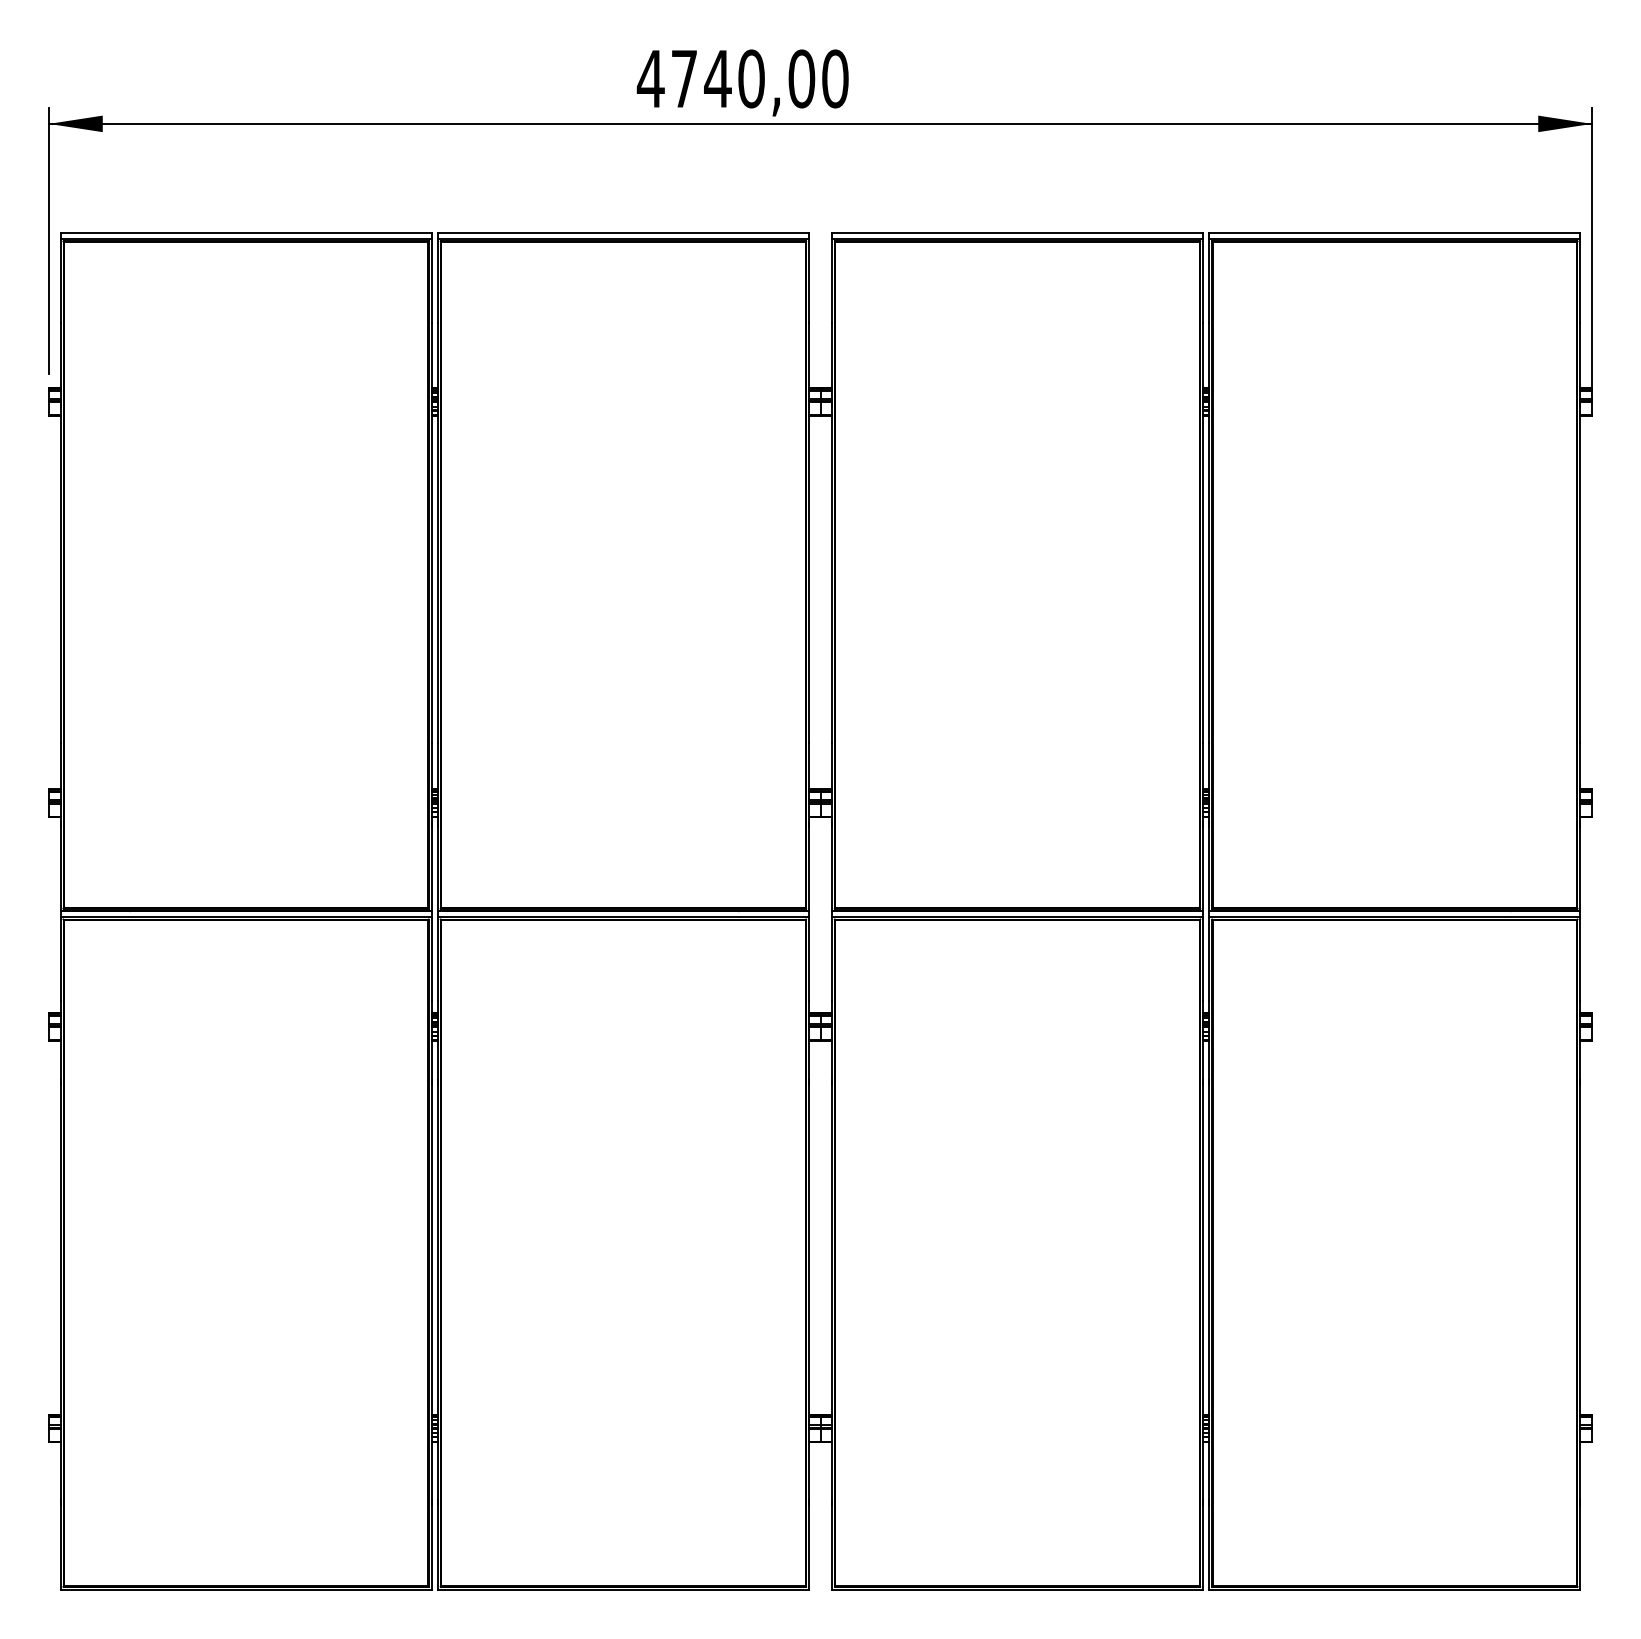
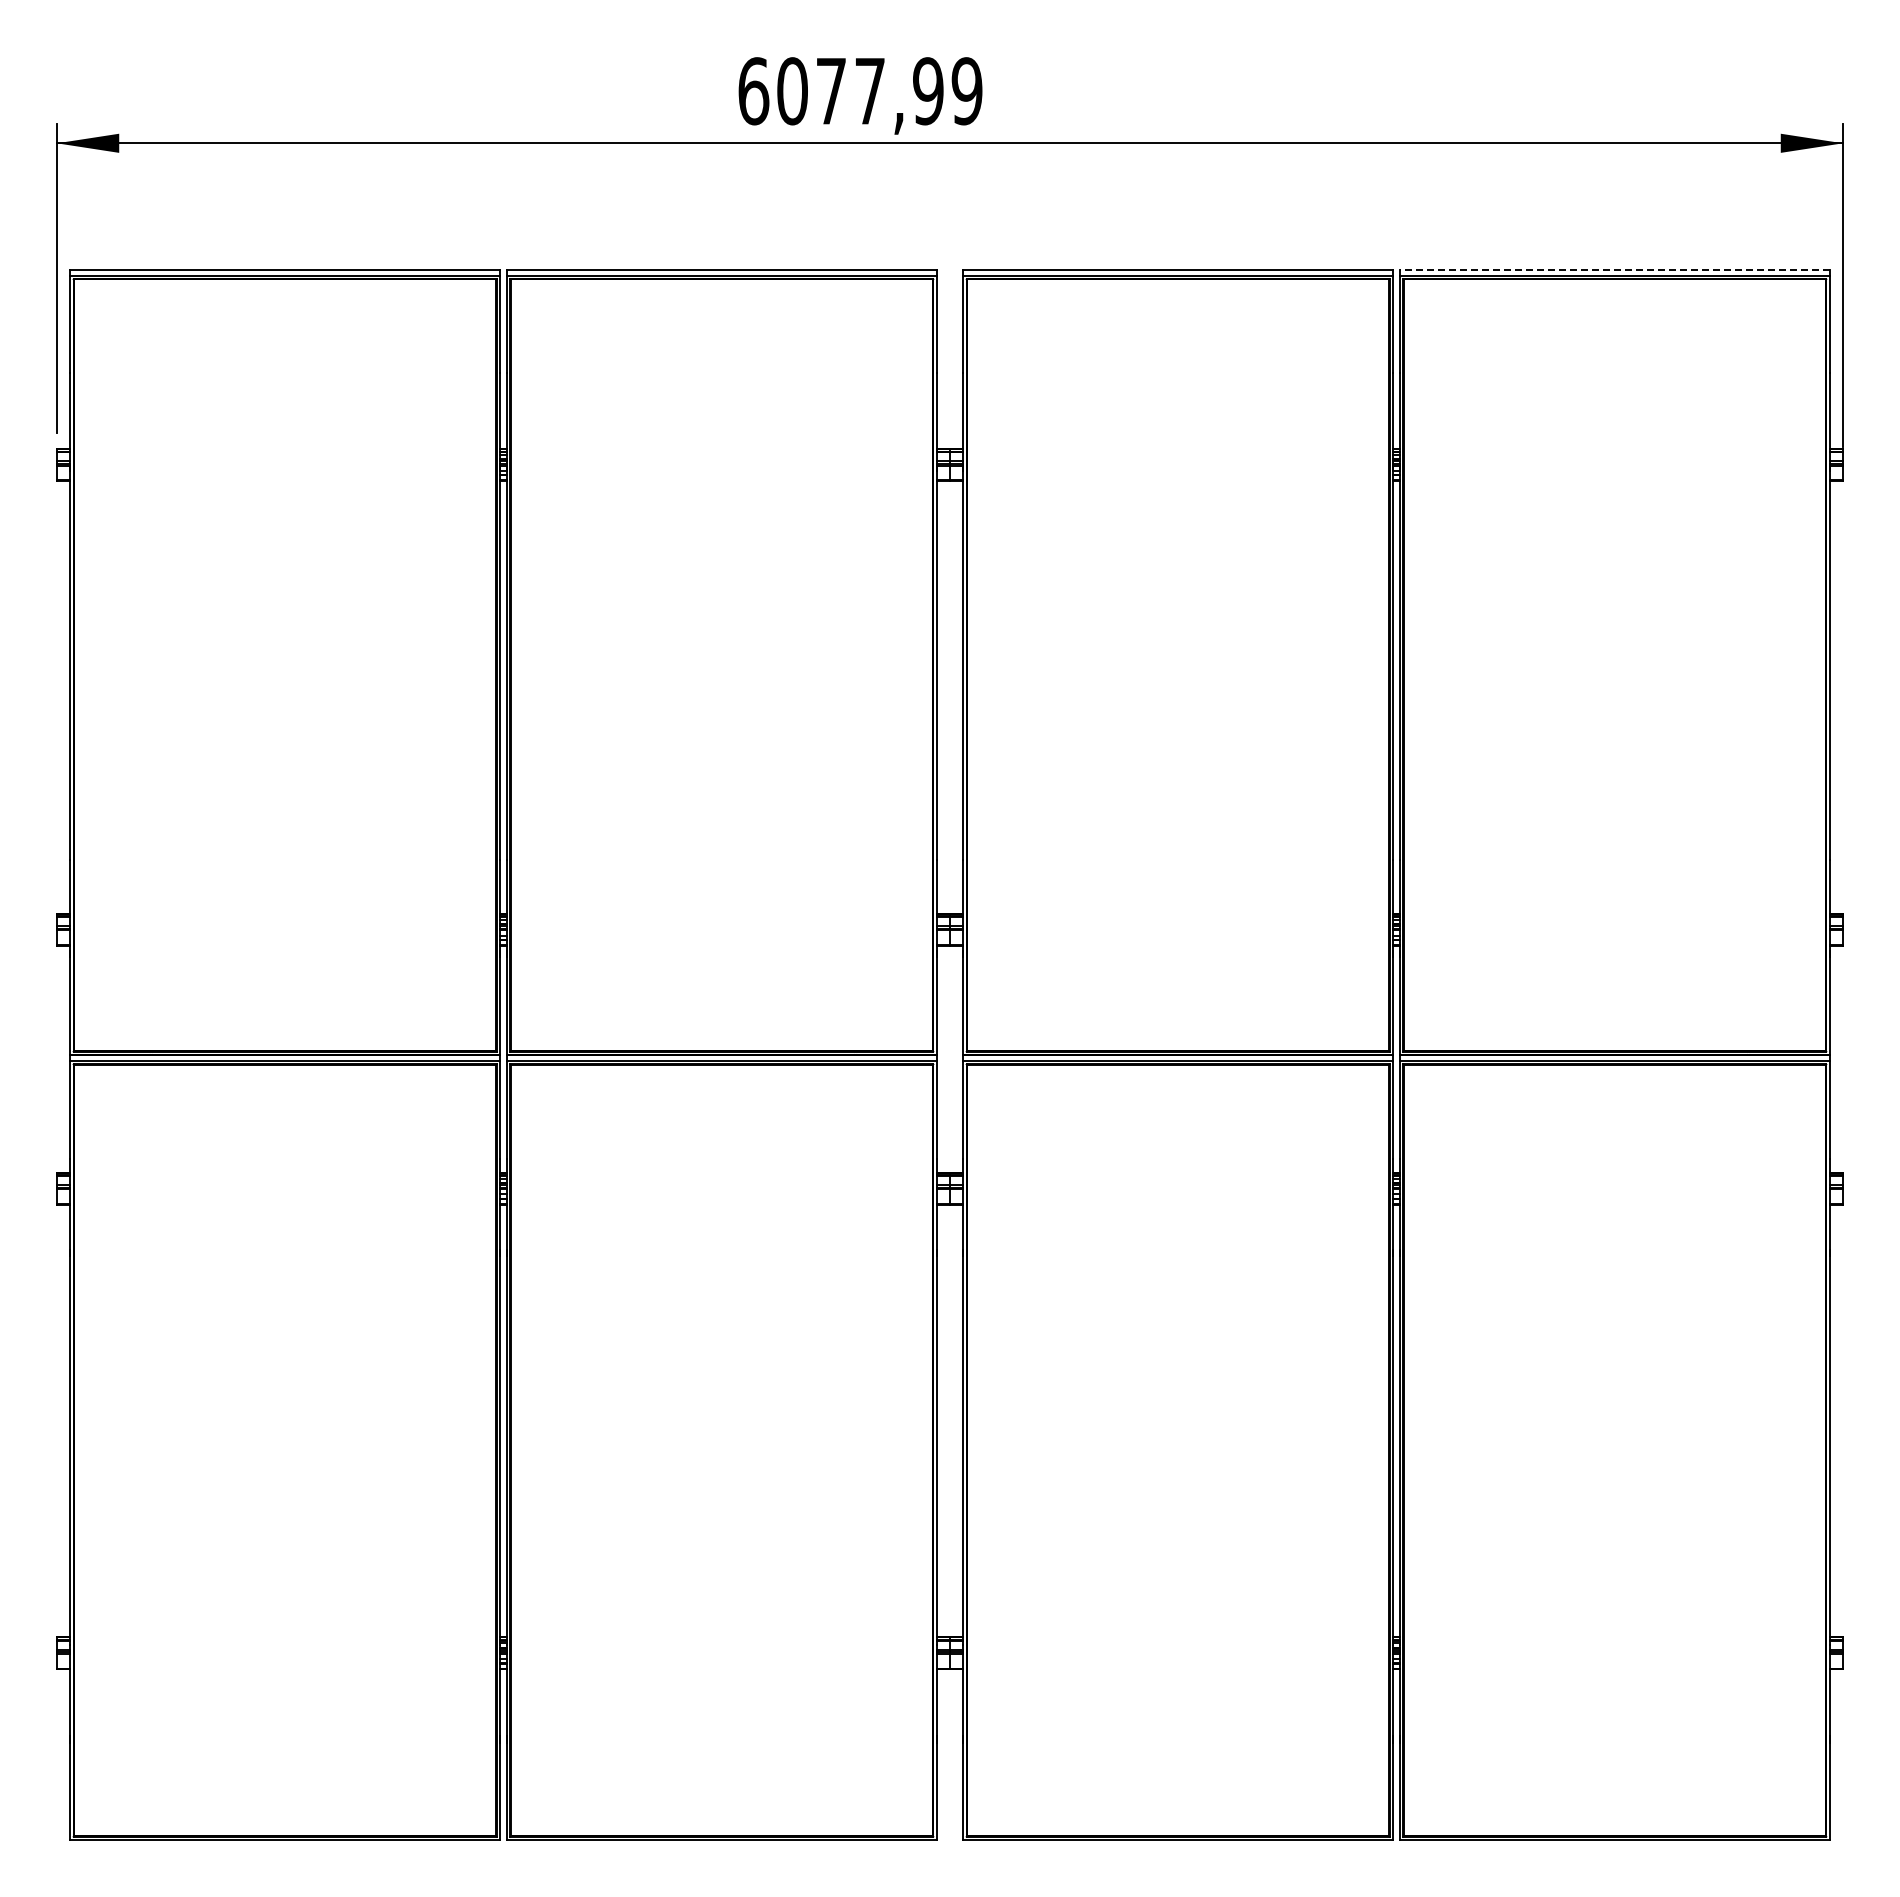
text: (742, 79) -> (859, 91), 4740,00 -> 6077,99
line: (1394, 232) -> (1614, 269), solid -> dashed

